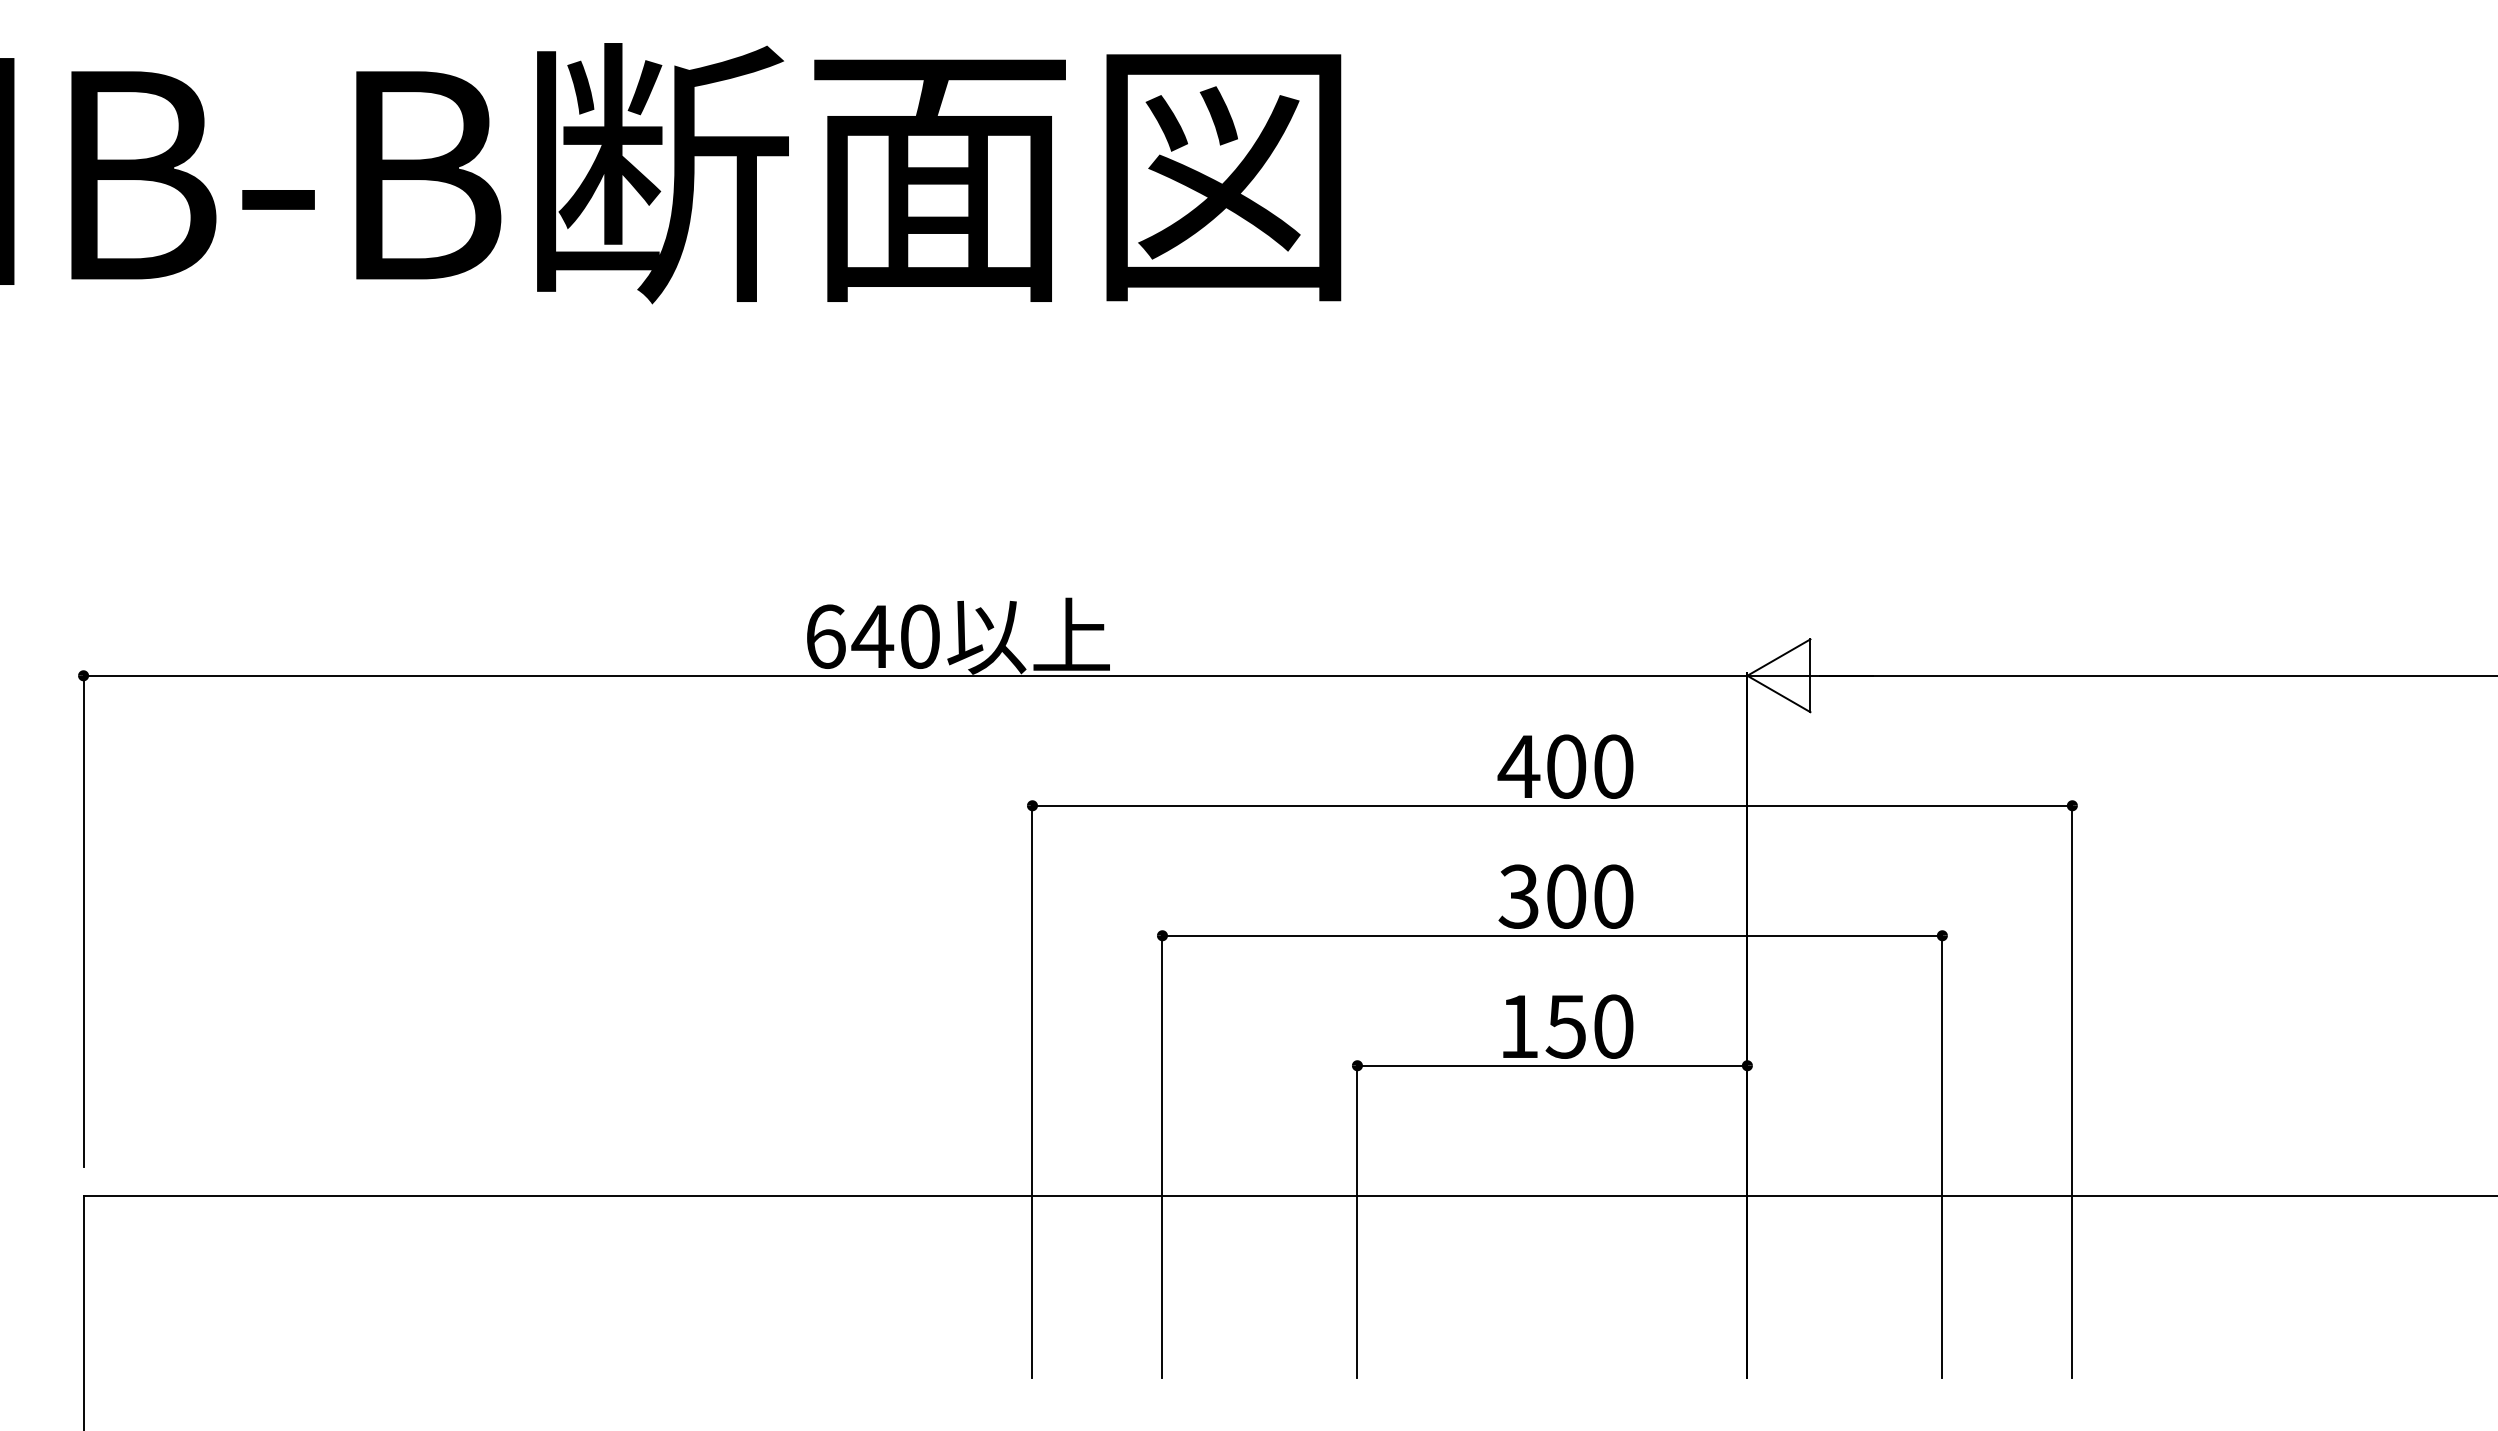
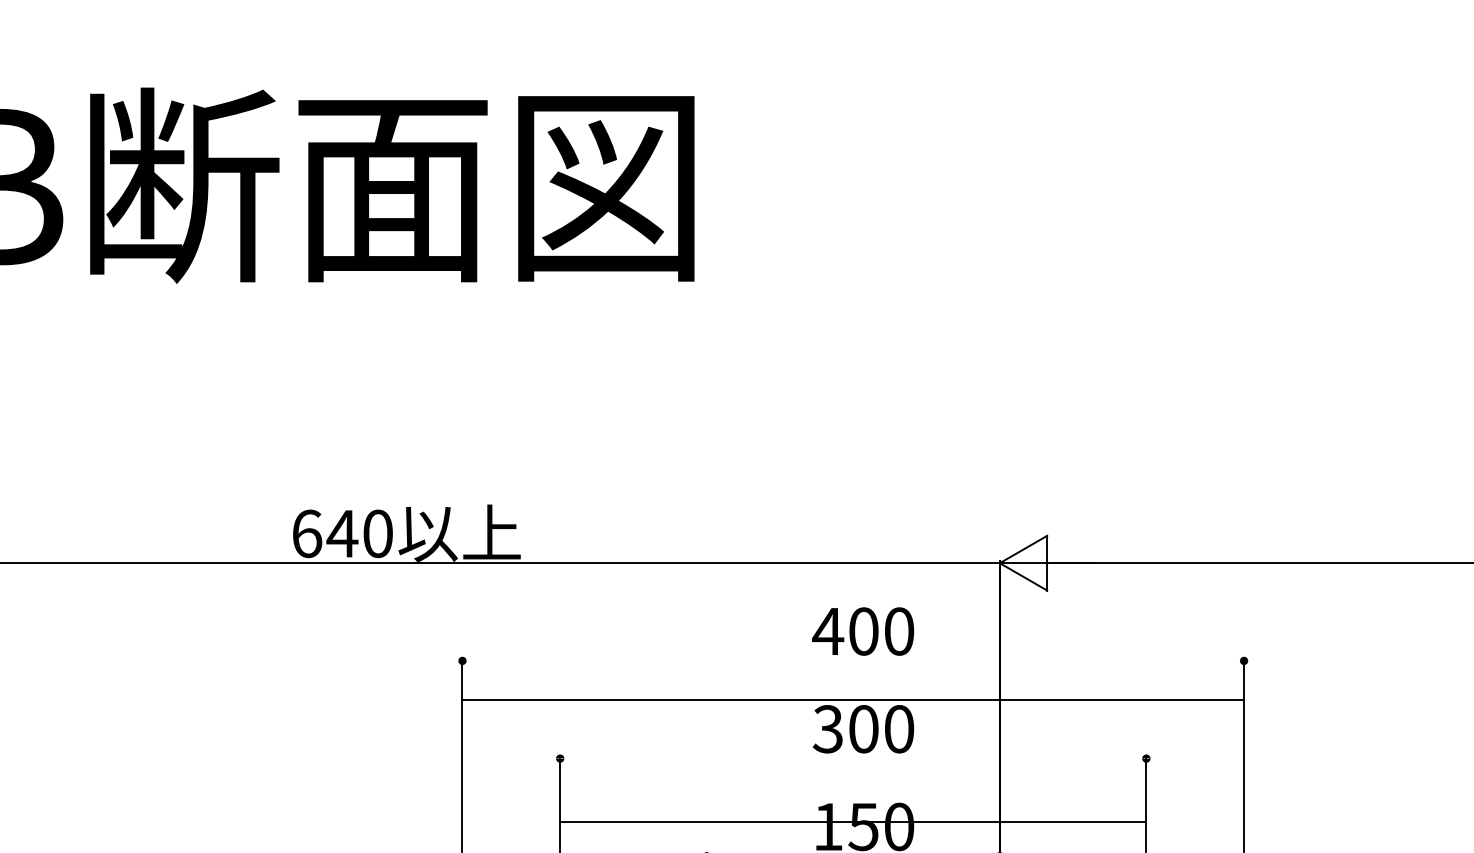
line: (1552, 805) -> (853, 699), moved
line: (1552, 935) -> (853, 821), moved

